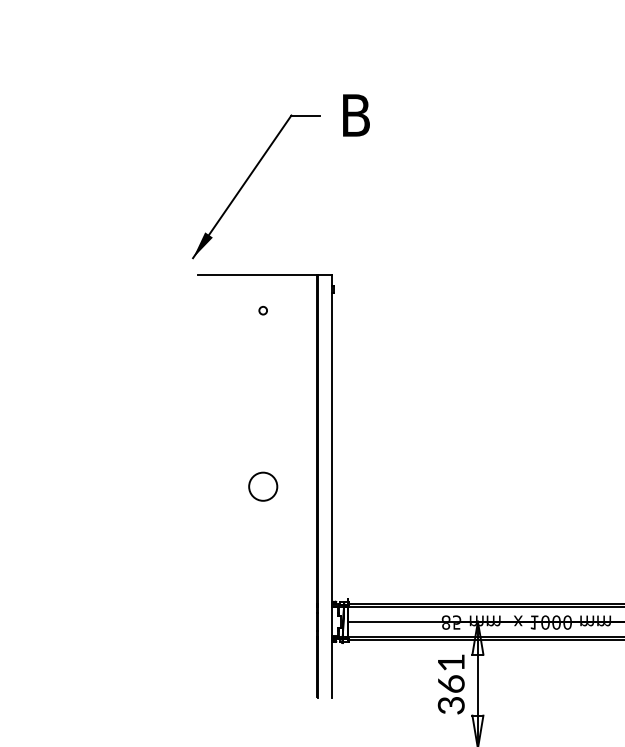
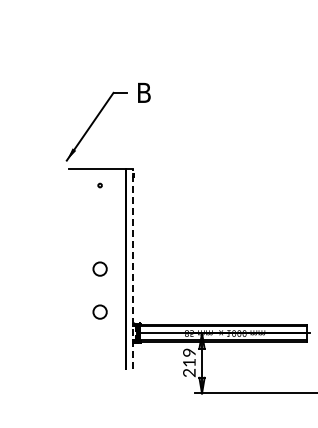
line: (331, 485) -> (132, 268), solid -> dashed
circle: (261, 576) -> (99, 311), added
text: (451, 683) -> (189, 362), 361 -> 219

